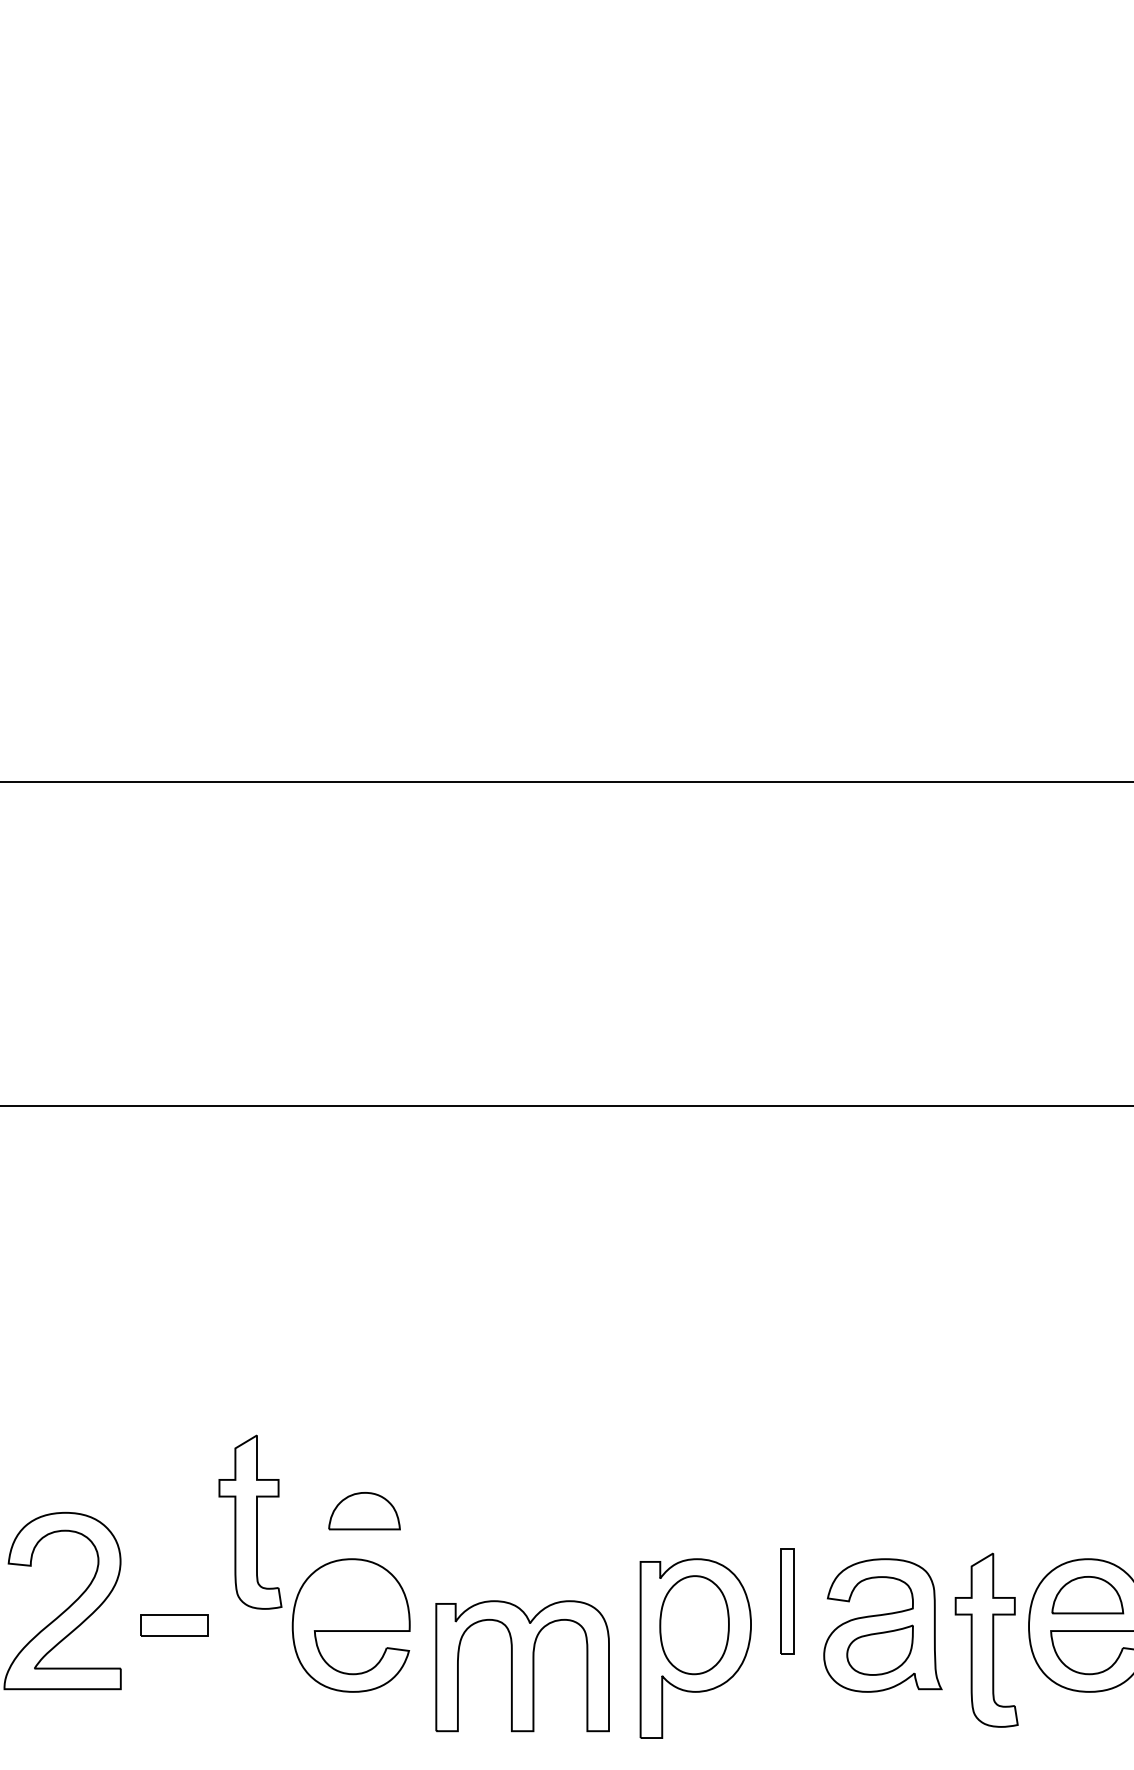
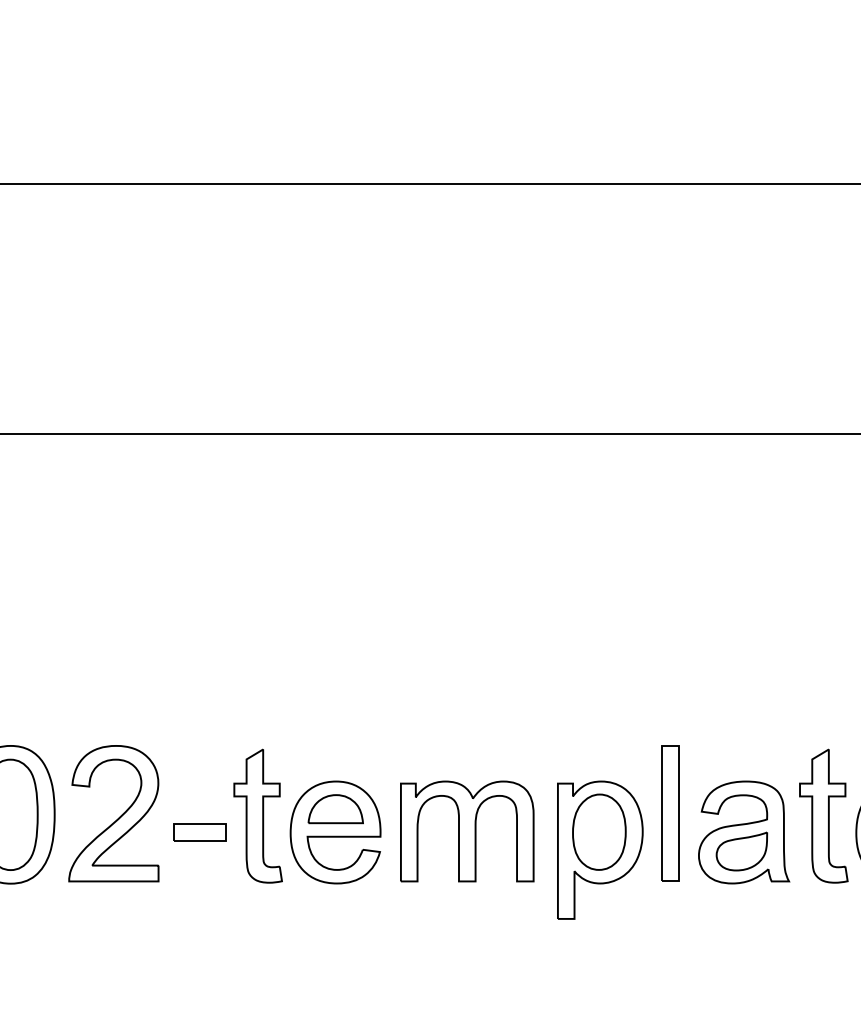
part: (364, 1511) -> (335, 809), moved
part: (250, 1521) -> (258, 815), moved
part: (787, 1601) -> (670, 814), size x1.67
part: (986, 1639) -> (823, 815), moved
part: (522, 1666) -> (467, 831), moved

